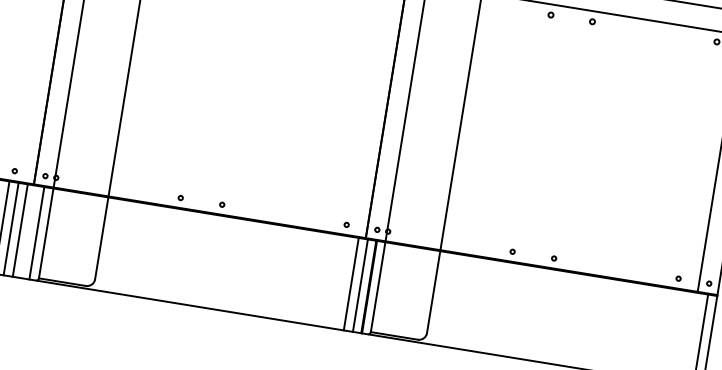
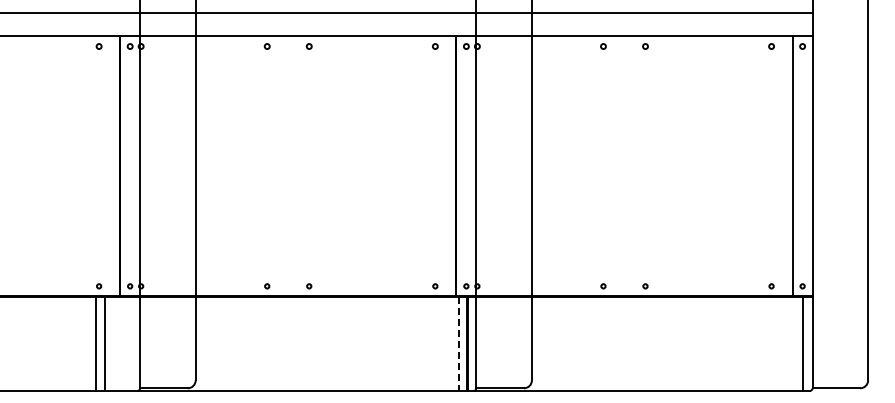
line: (20, 230) -> (114, 343), removed
line: (36, 232) -> (130, 343), removed
line: (351, 283) -> (449, 343), removed
line: (360, 286) -> (458, 344), solid -> dashed

